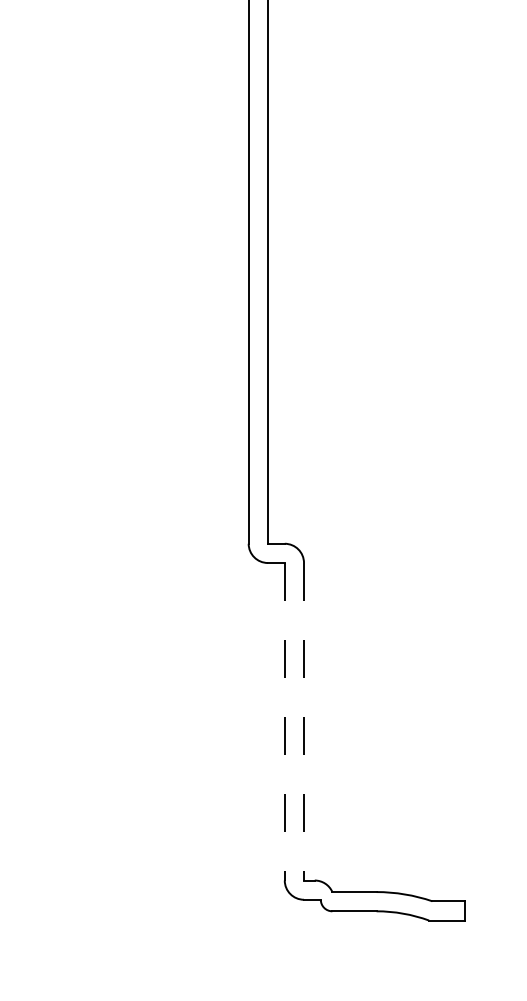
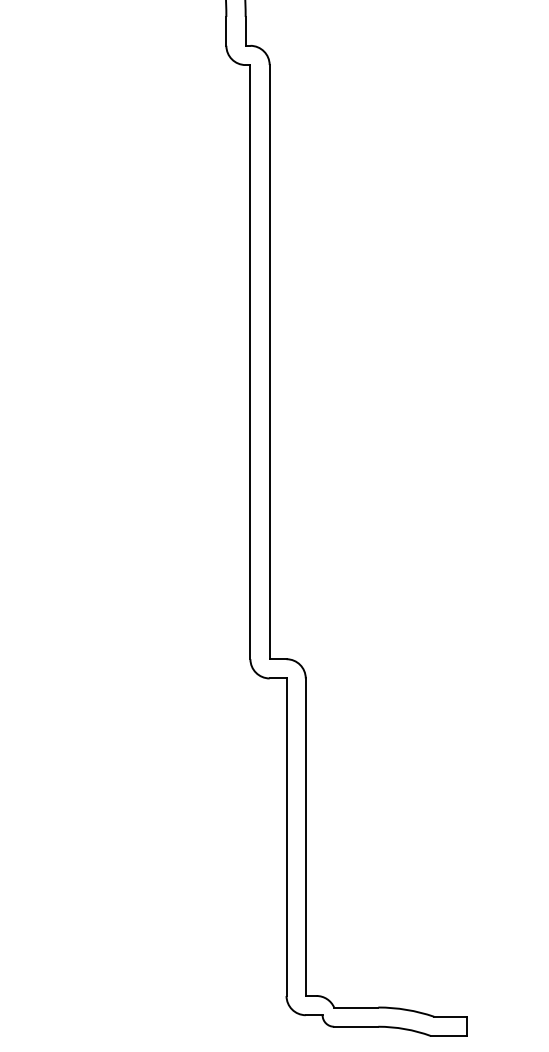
line: (284, 722) -> (286, 837), dashed -> solid
line: (303, 722) -> (305, 837), dashed -> solid

